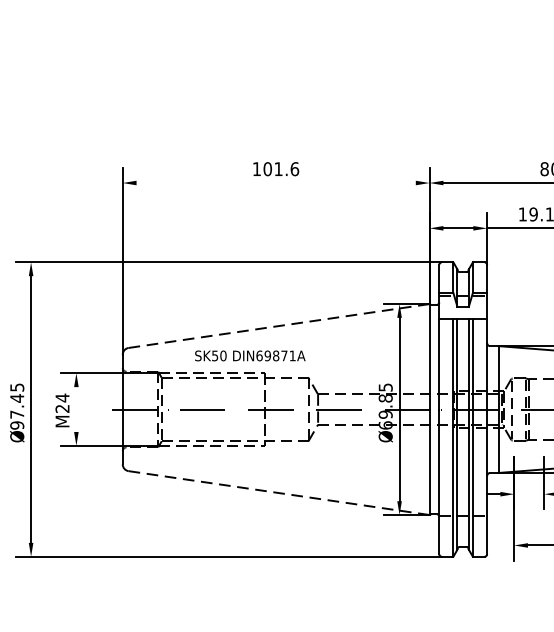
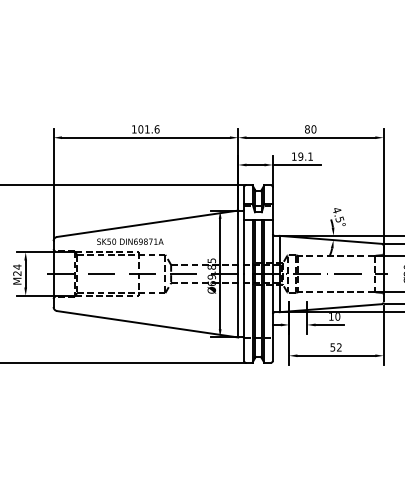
line: (275, 182) -> (145, 137), added
line: (278, 325) -> (147, 223), dashed -> solid
line: (76, 408) -> (25, 273), added
line: (278, 493) -> (147, 324), dashed -> solid

